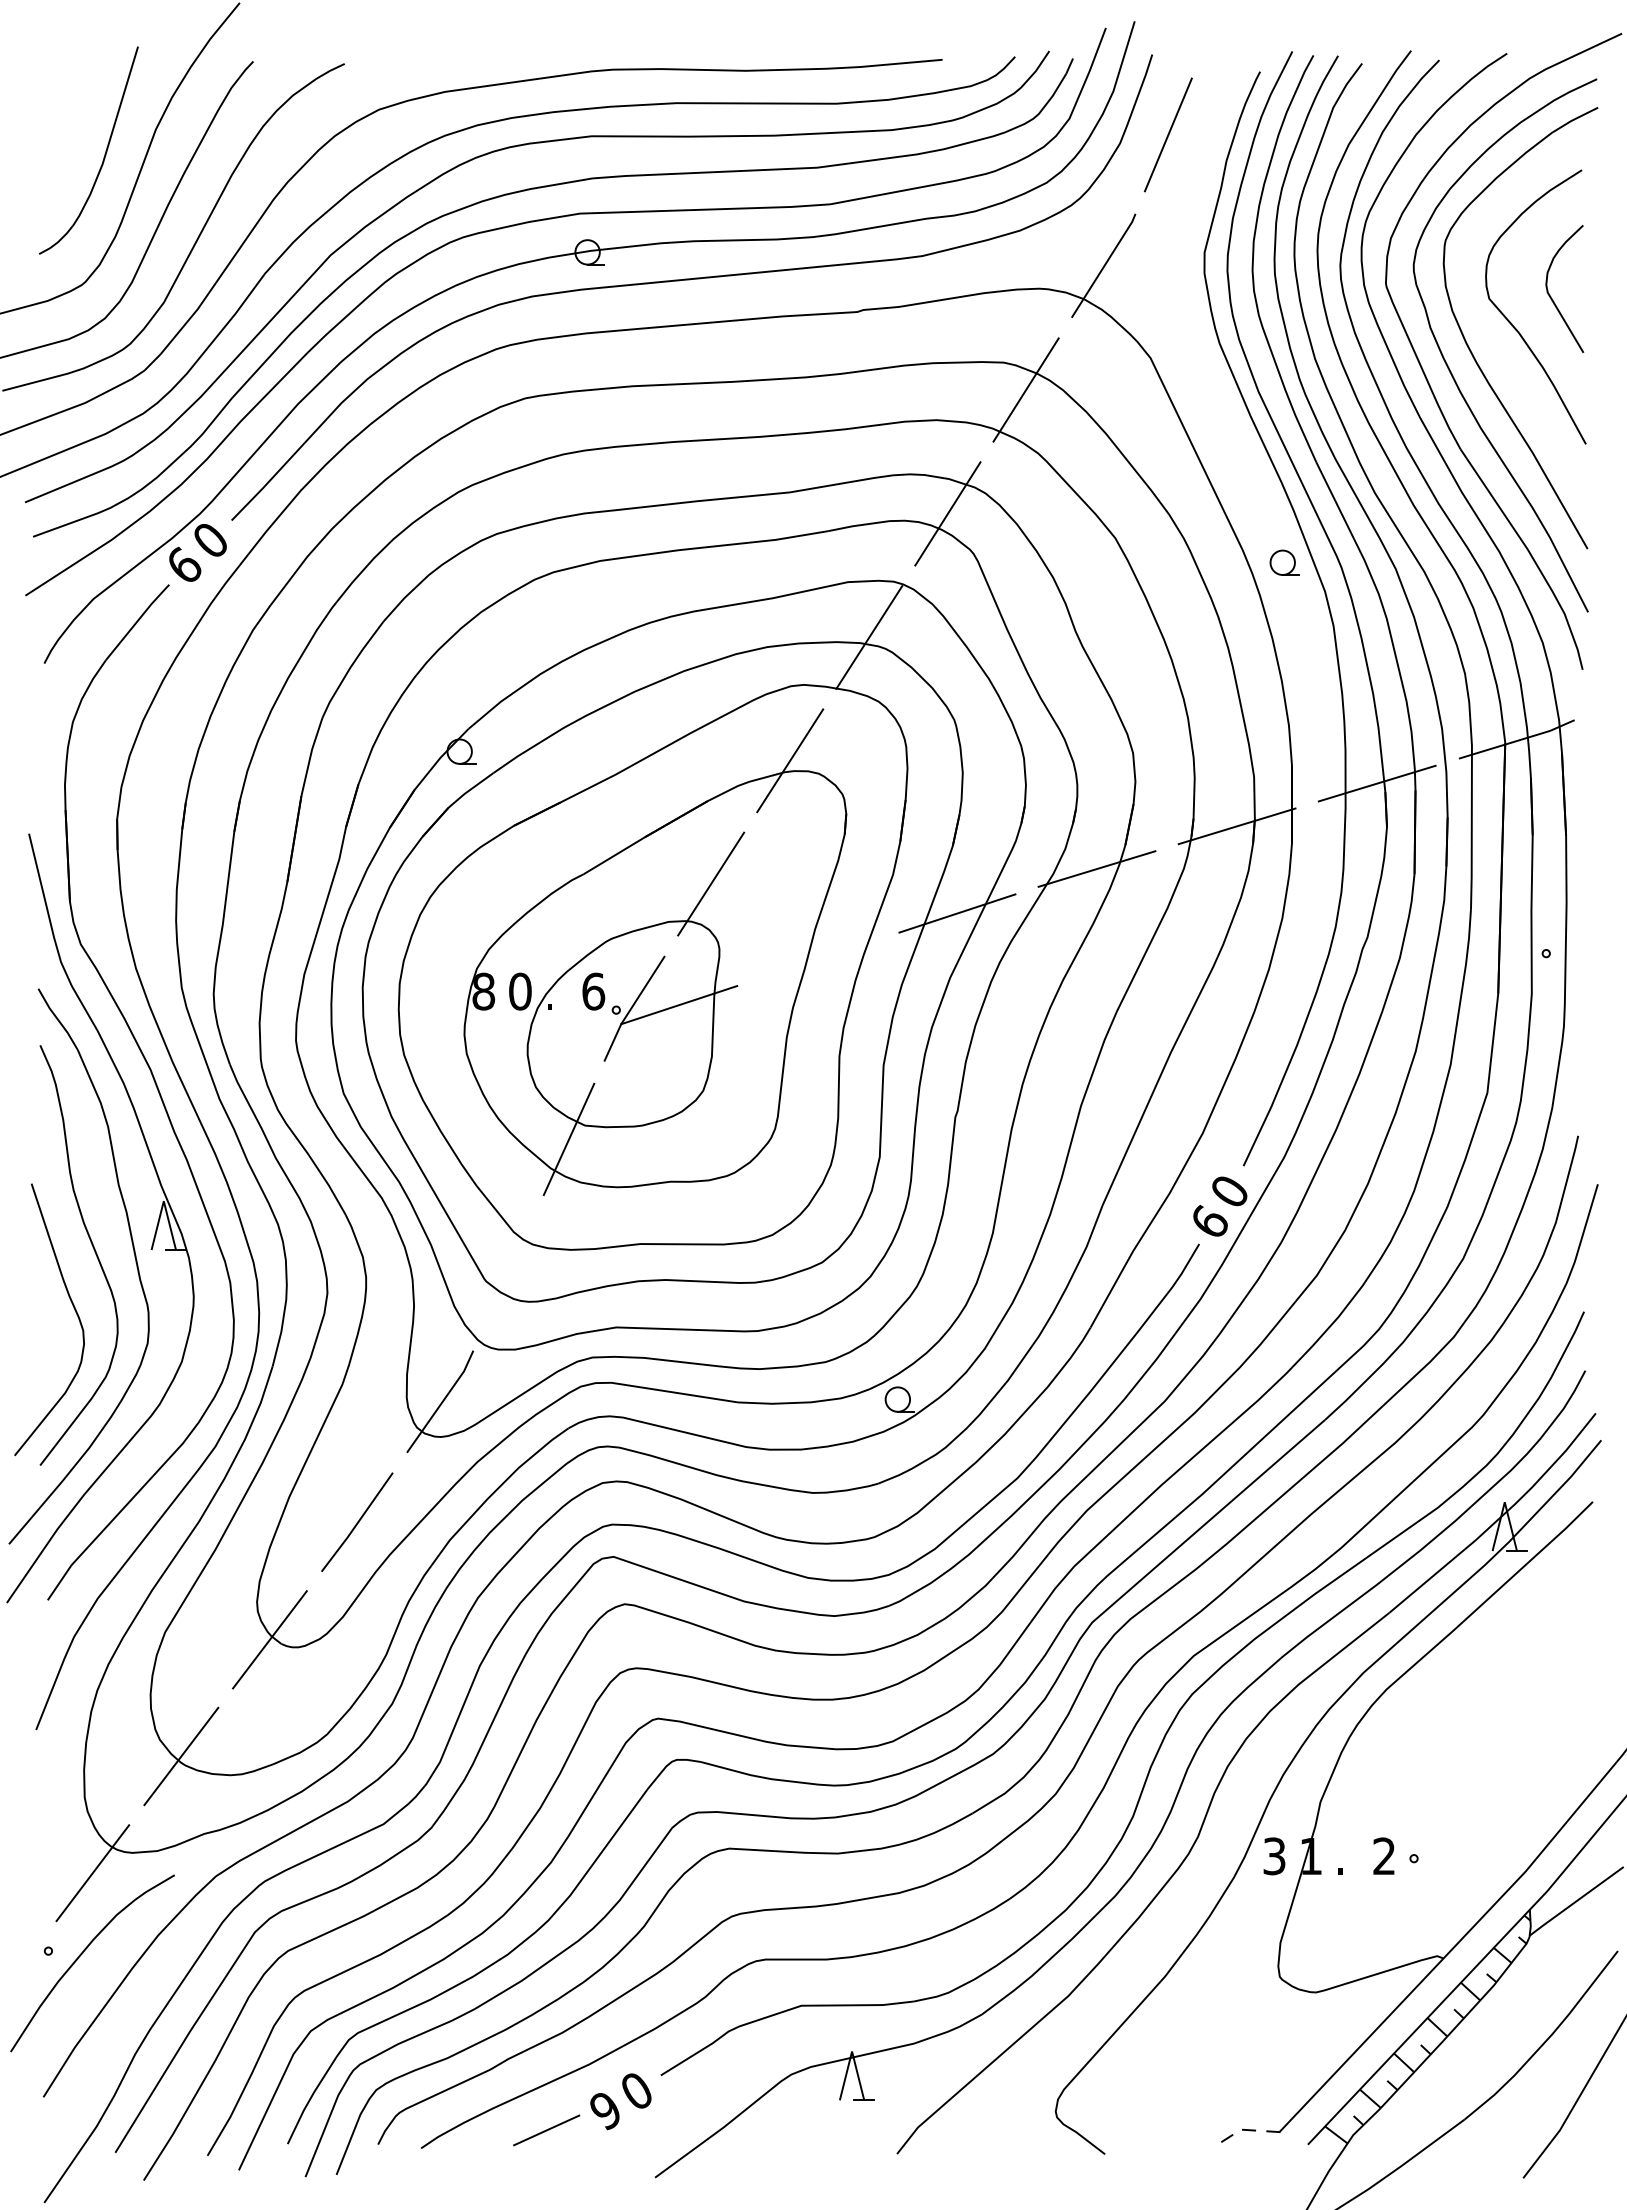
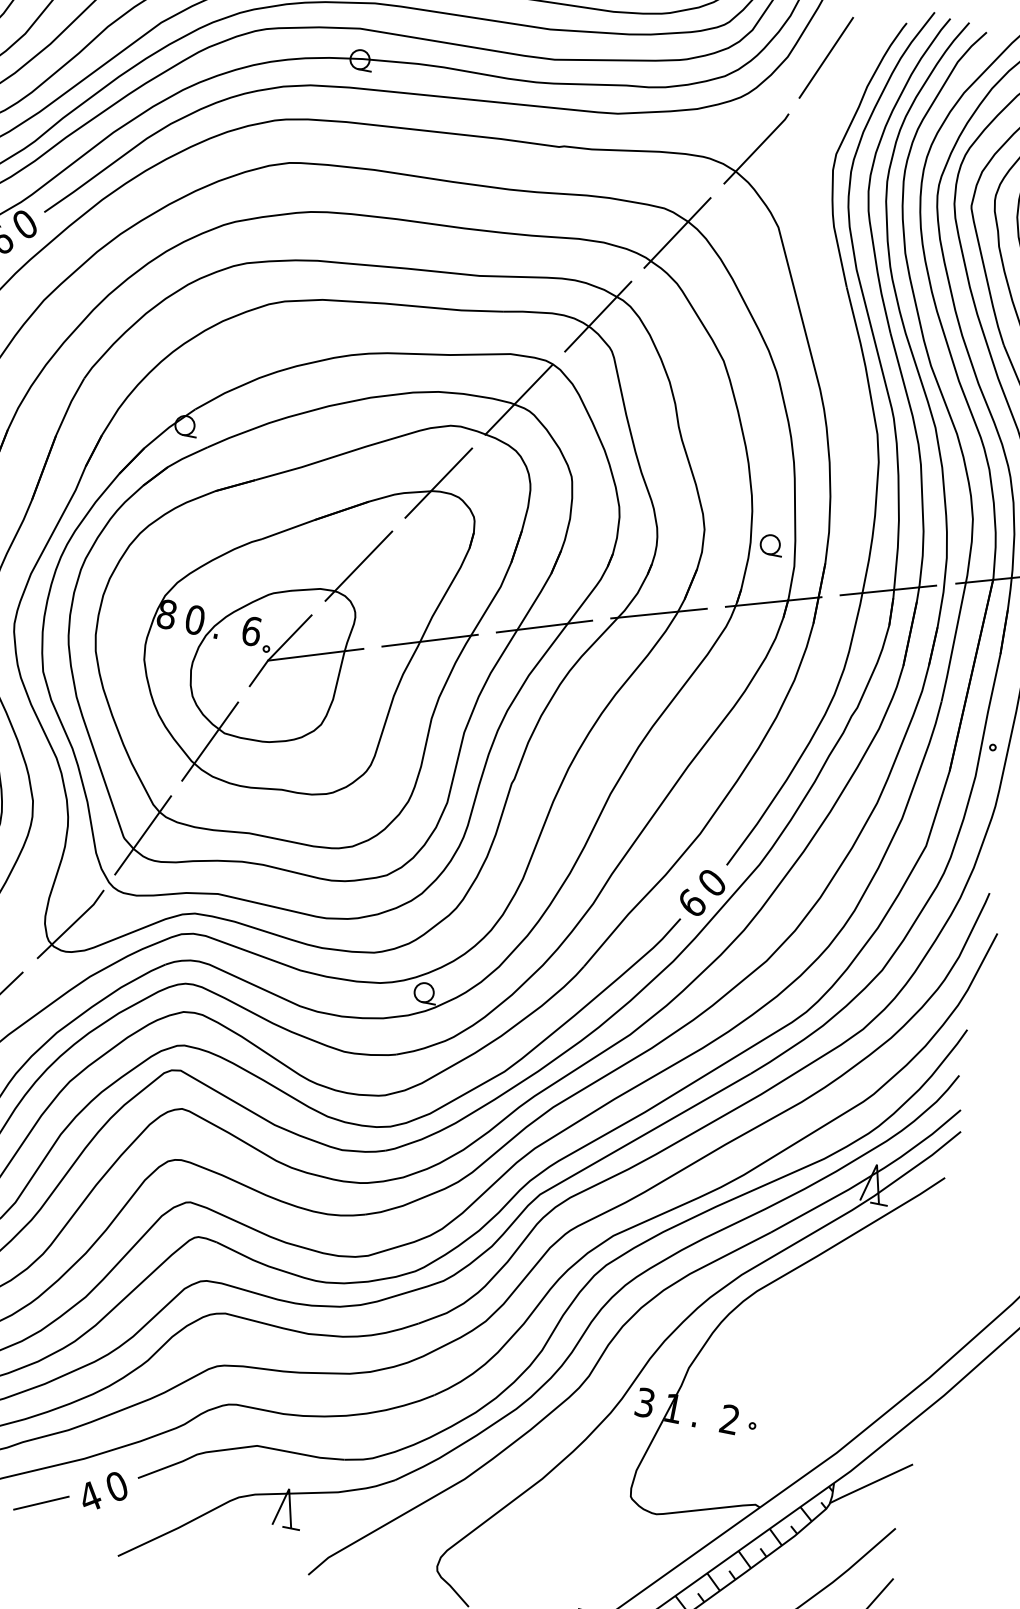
part: (1284, 562) -> (771, 544), moved
line: (818, 959) -> (430, 640), added
line: (508, 1272) -> (143, 835), added
text: (605, 2110) -> (89, 1496), 9 -> 4

